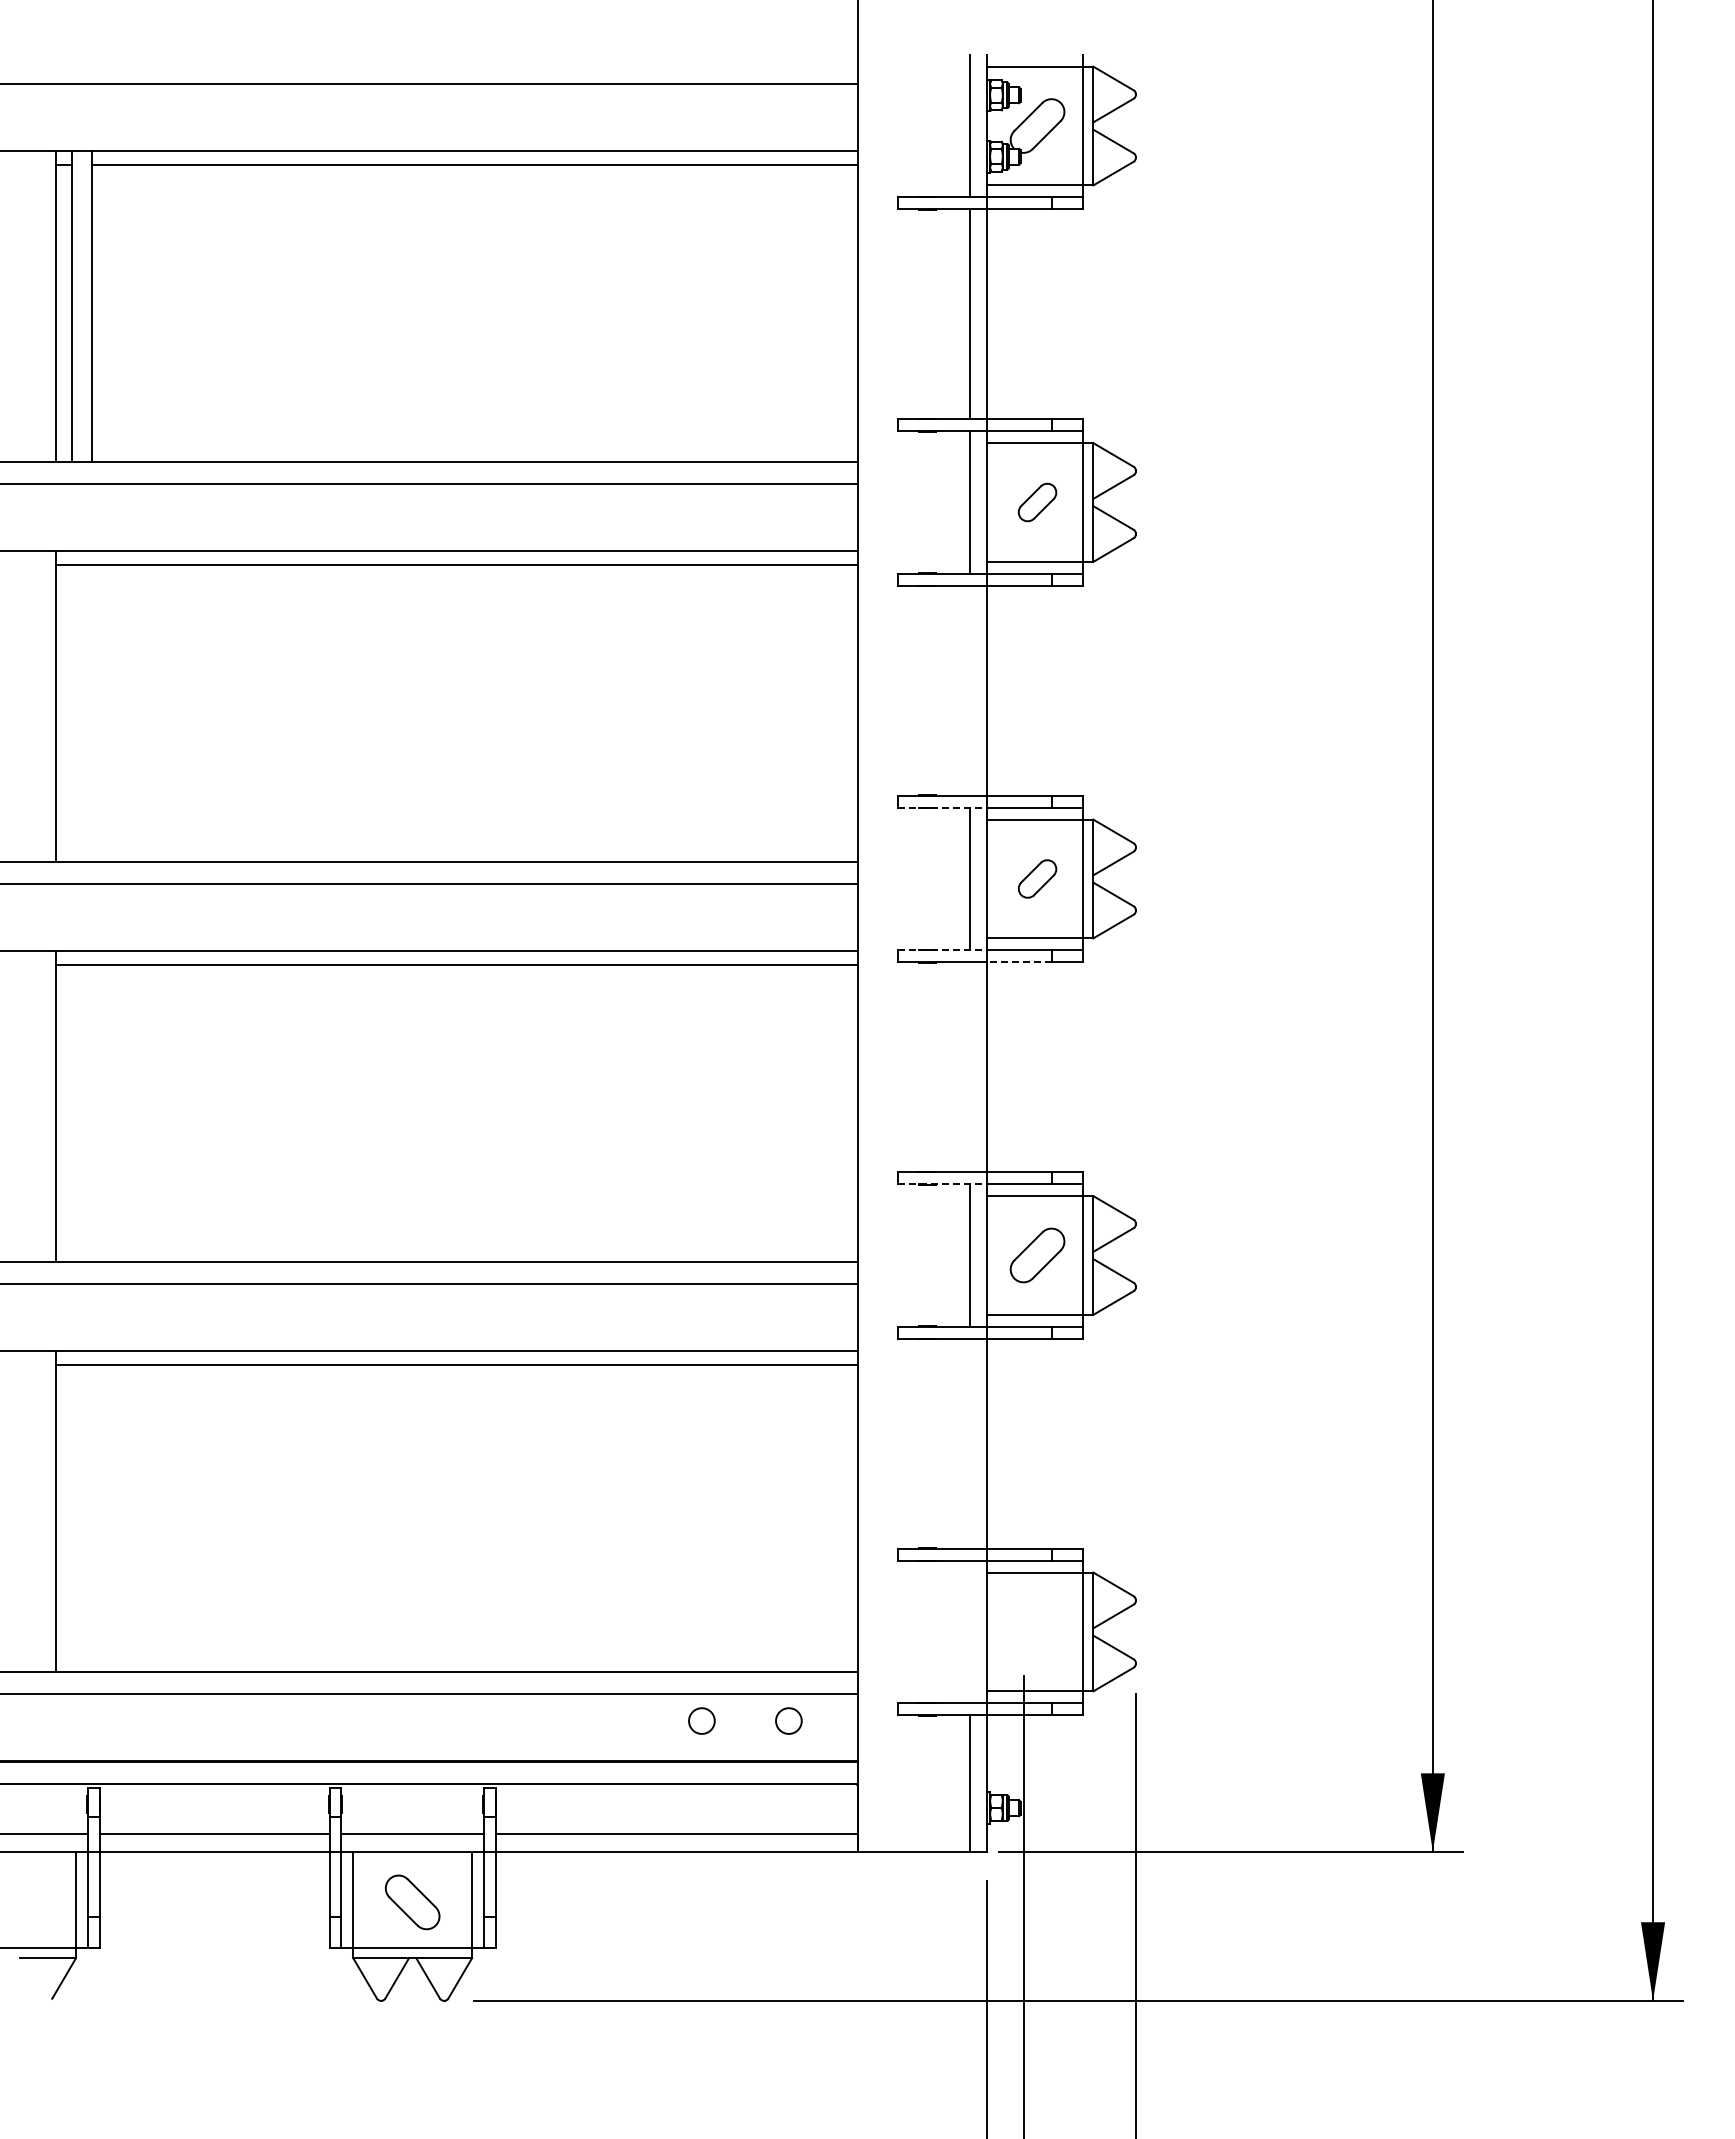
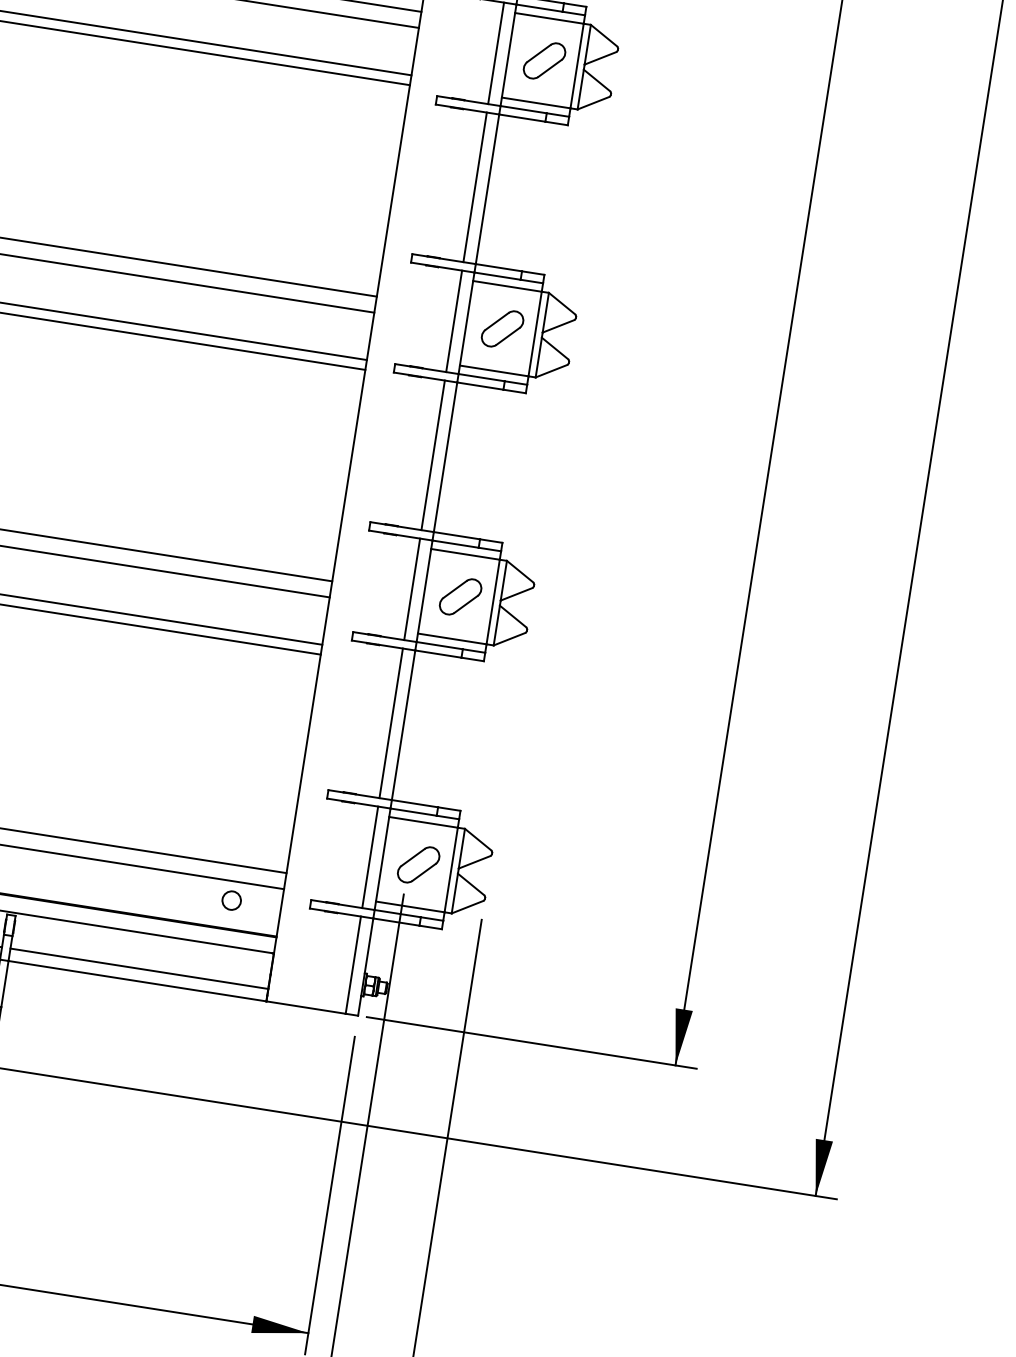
part: (1037, 502) -> (544, 60), size x1.43
line: (969, 690) -> (475, 187), added
line: (942, 807) -> (442, 267), dashed -> solid
part: (1037, 878) -> (502, 328), size x1.43
line: (942, 950) -> (426, 369), dashed -> solid
line: (1018, 962) -> (479, 386), dashed -> solid
line: (969, 1067) -> (433, 455), added
line: (942, 1184) -> (400, 535), dashed -> solid
line: (969, 1443) -> (391, 723), added
line: (969, 1631) -> (370, 857), added
part: (1037, 1631) -> (418, 864), added
circle: (701, 1720) -> (169, 890), removed

